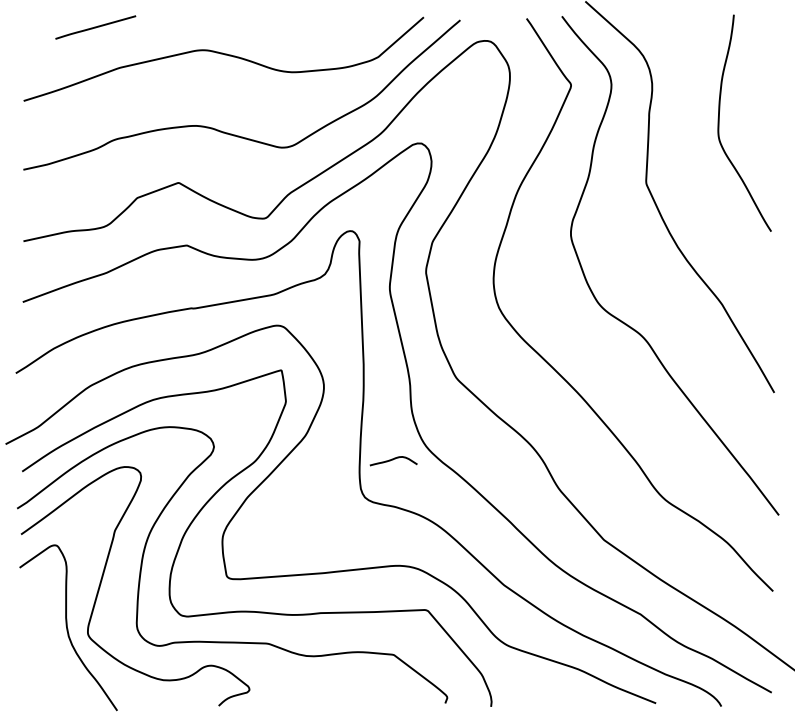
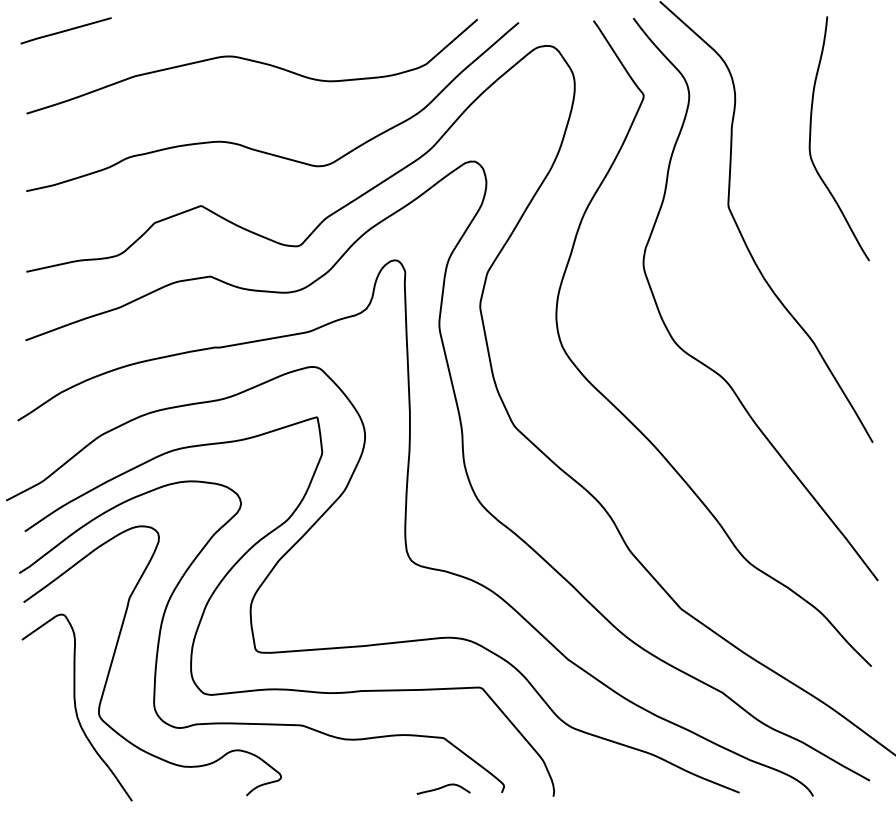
line: (95, 27) -> (65, 30), moved
curve: (393, 460) -> (443, 788), moved

